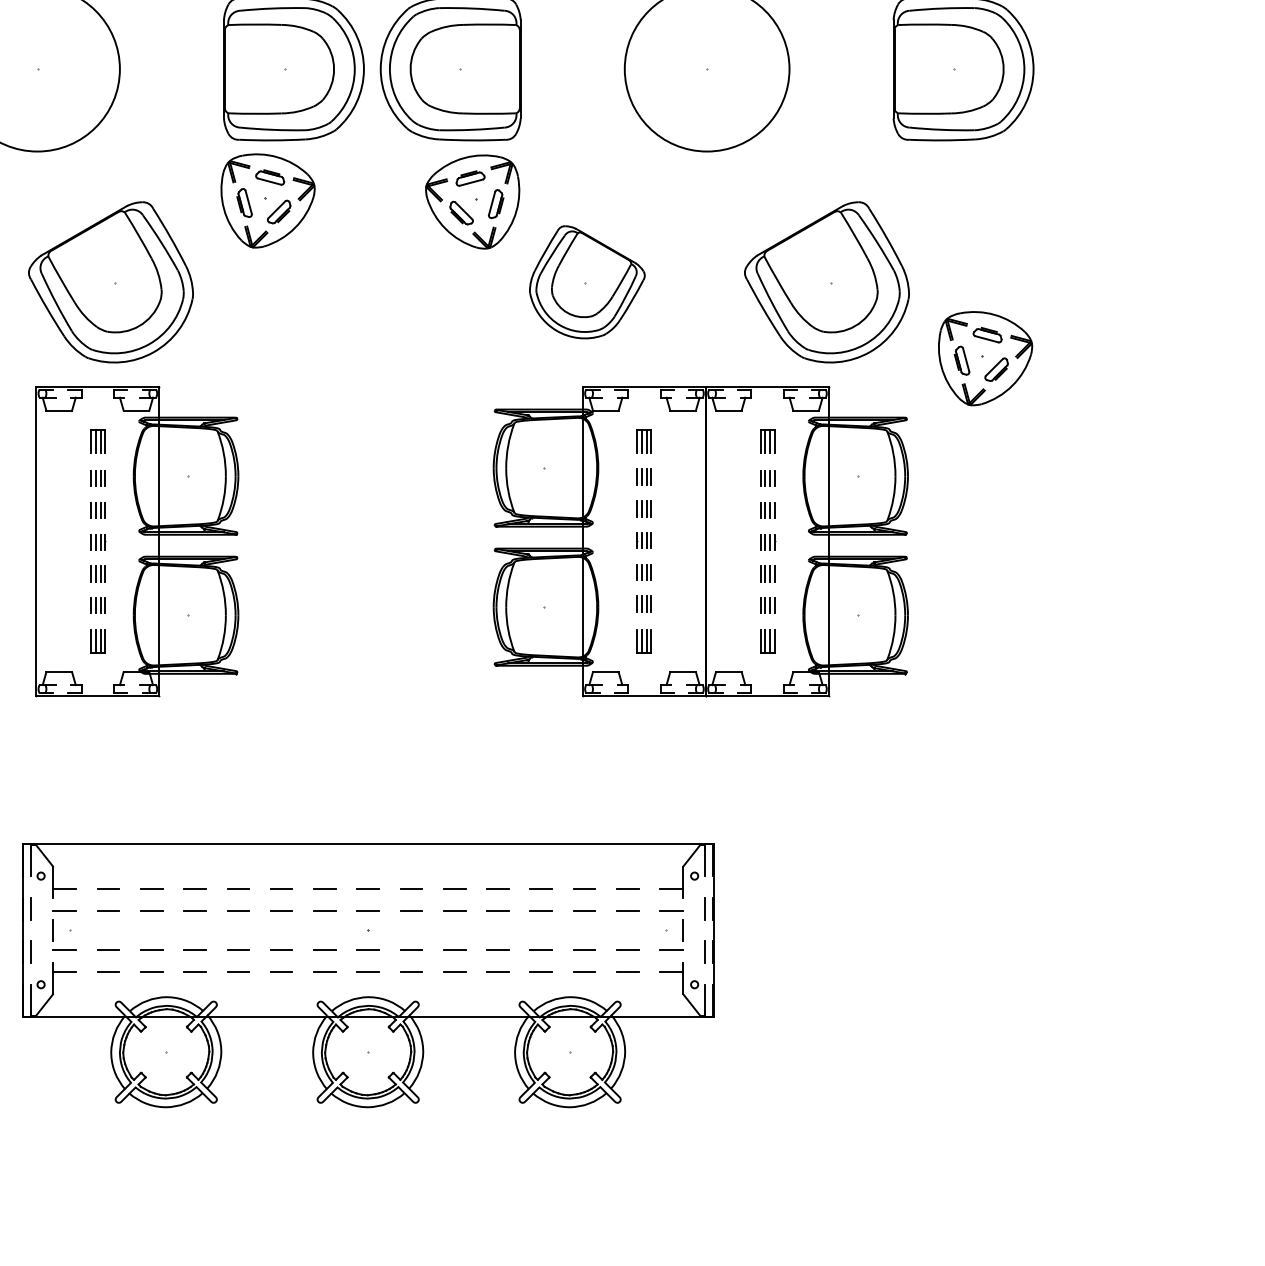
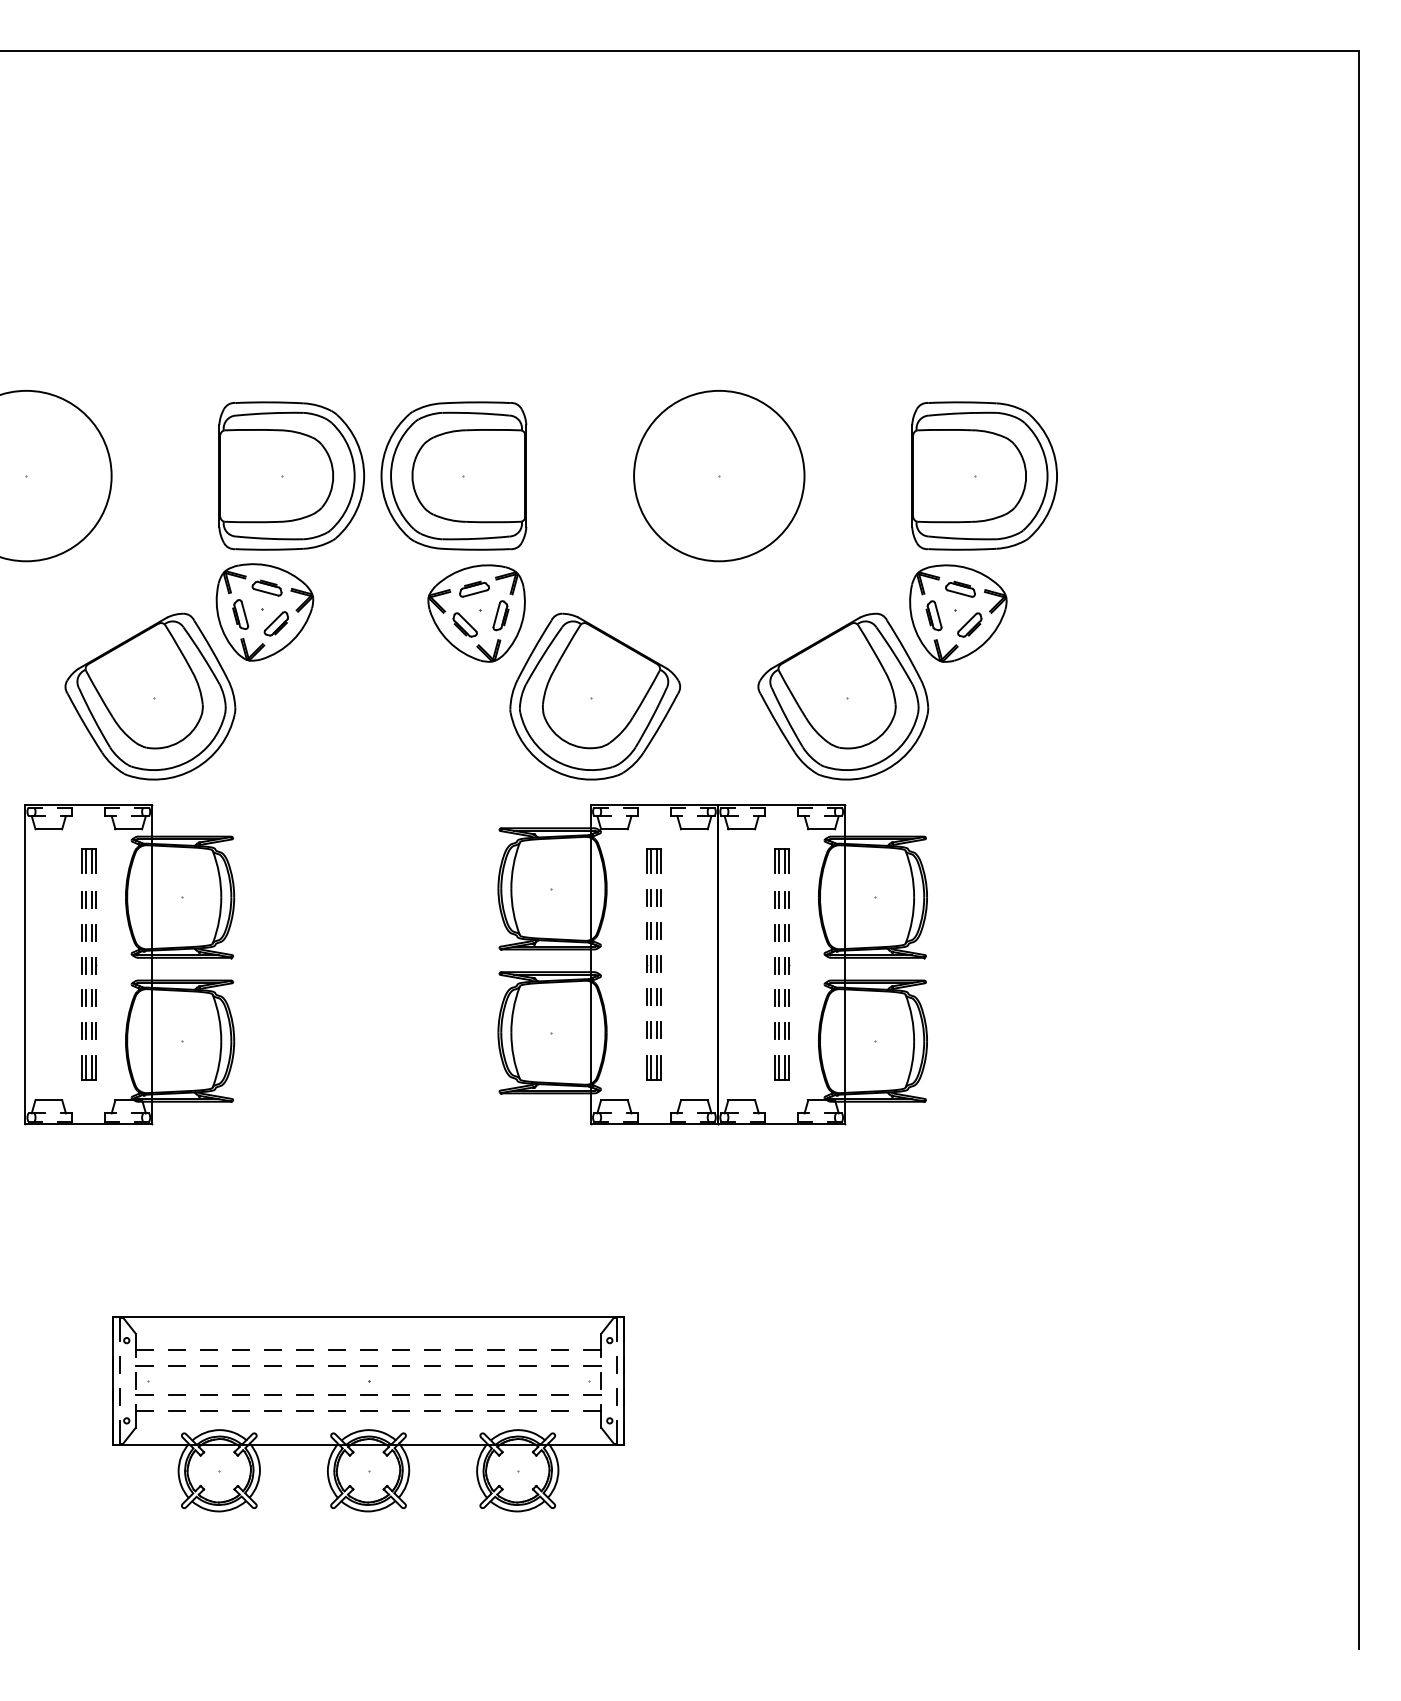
part: (111, 282) -> (150, 696), moved
part: (587, 282) -> (595, 696), size x1.43
part: (985, 358) -> (958, 613), moved
part: (368, 976) -> (368, 1414), size x0.71

